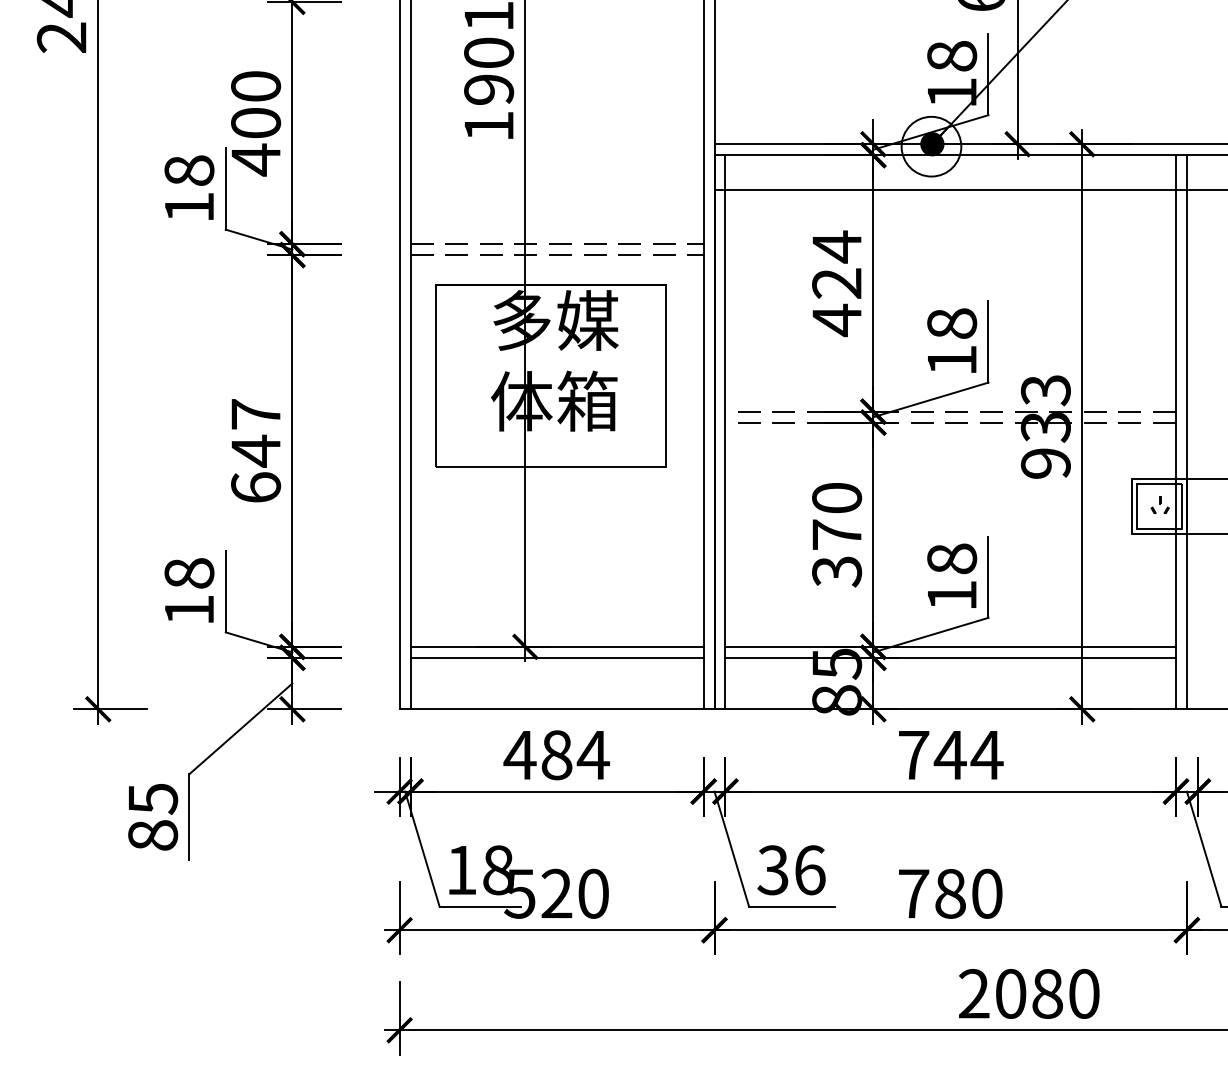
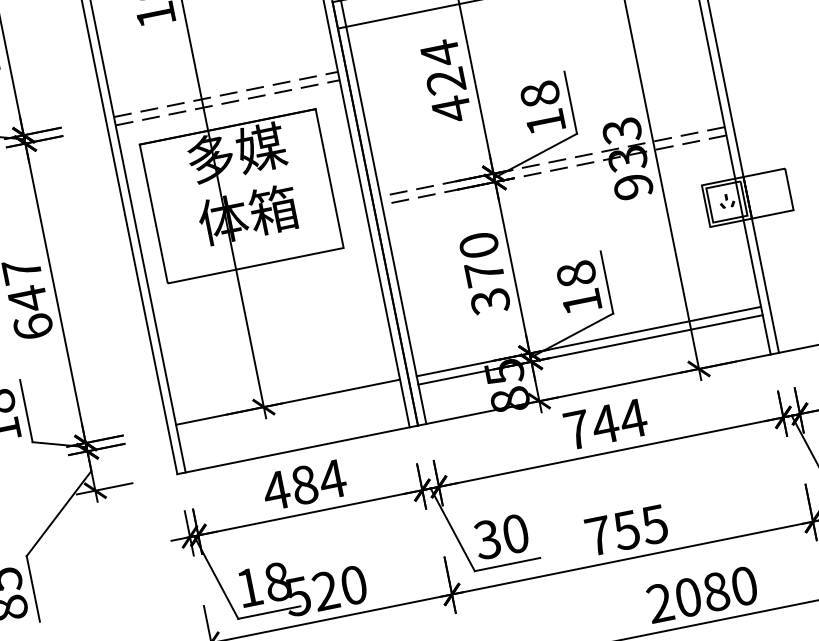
line: (556, 657) -> (289, 410), removed
text: (810, 870) -> (516, 534), 36 -> 30
text: (968, 893) -> (640, 527), 780 -> 755

